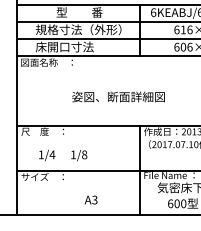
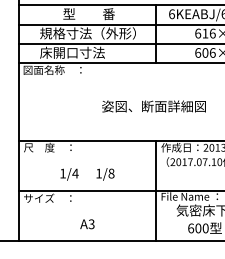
text: (118, 96) -> (153, 105), moved
text: (63, 155) -> (87, 174), moved
text: (90, 199) -> (86, 223), moved

